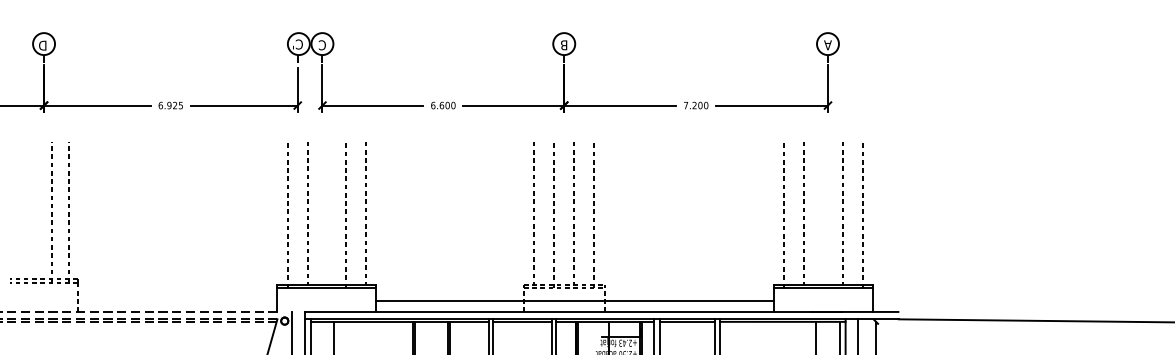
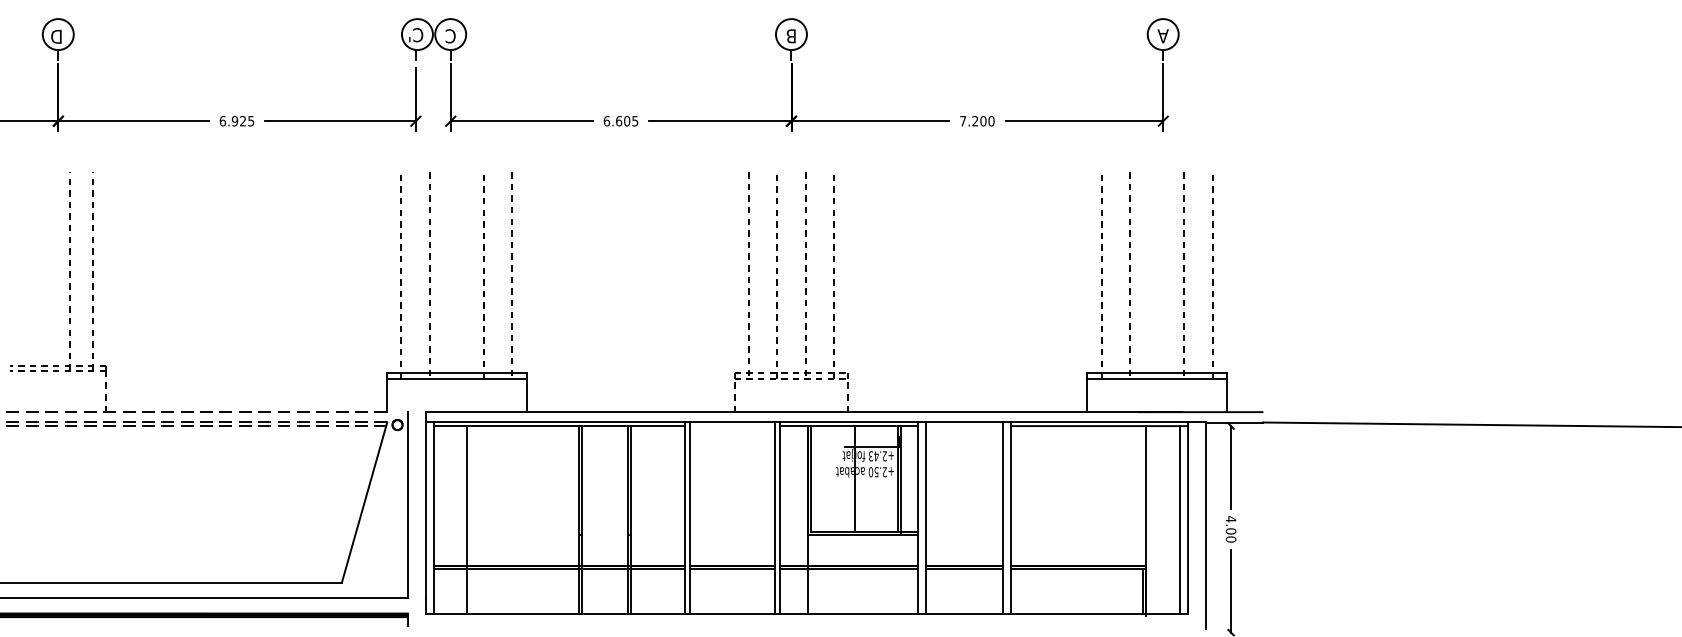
text: (453, 105) -> (635, 121), 6.600 -> 6.605
line: (574, 300) -> (806, 396), removed
line: (522, 322) -> (732, 426), removed
line: (687, 322) -> (964, 426), removed

